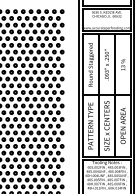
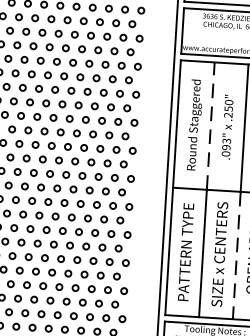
line: (98, 64) -> (210, 125), solid -> dashed
line: (115, 126) -> (237, 256), solid -> dashed

